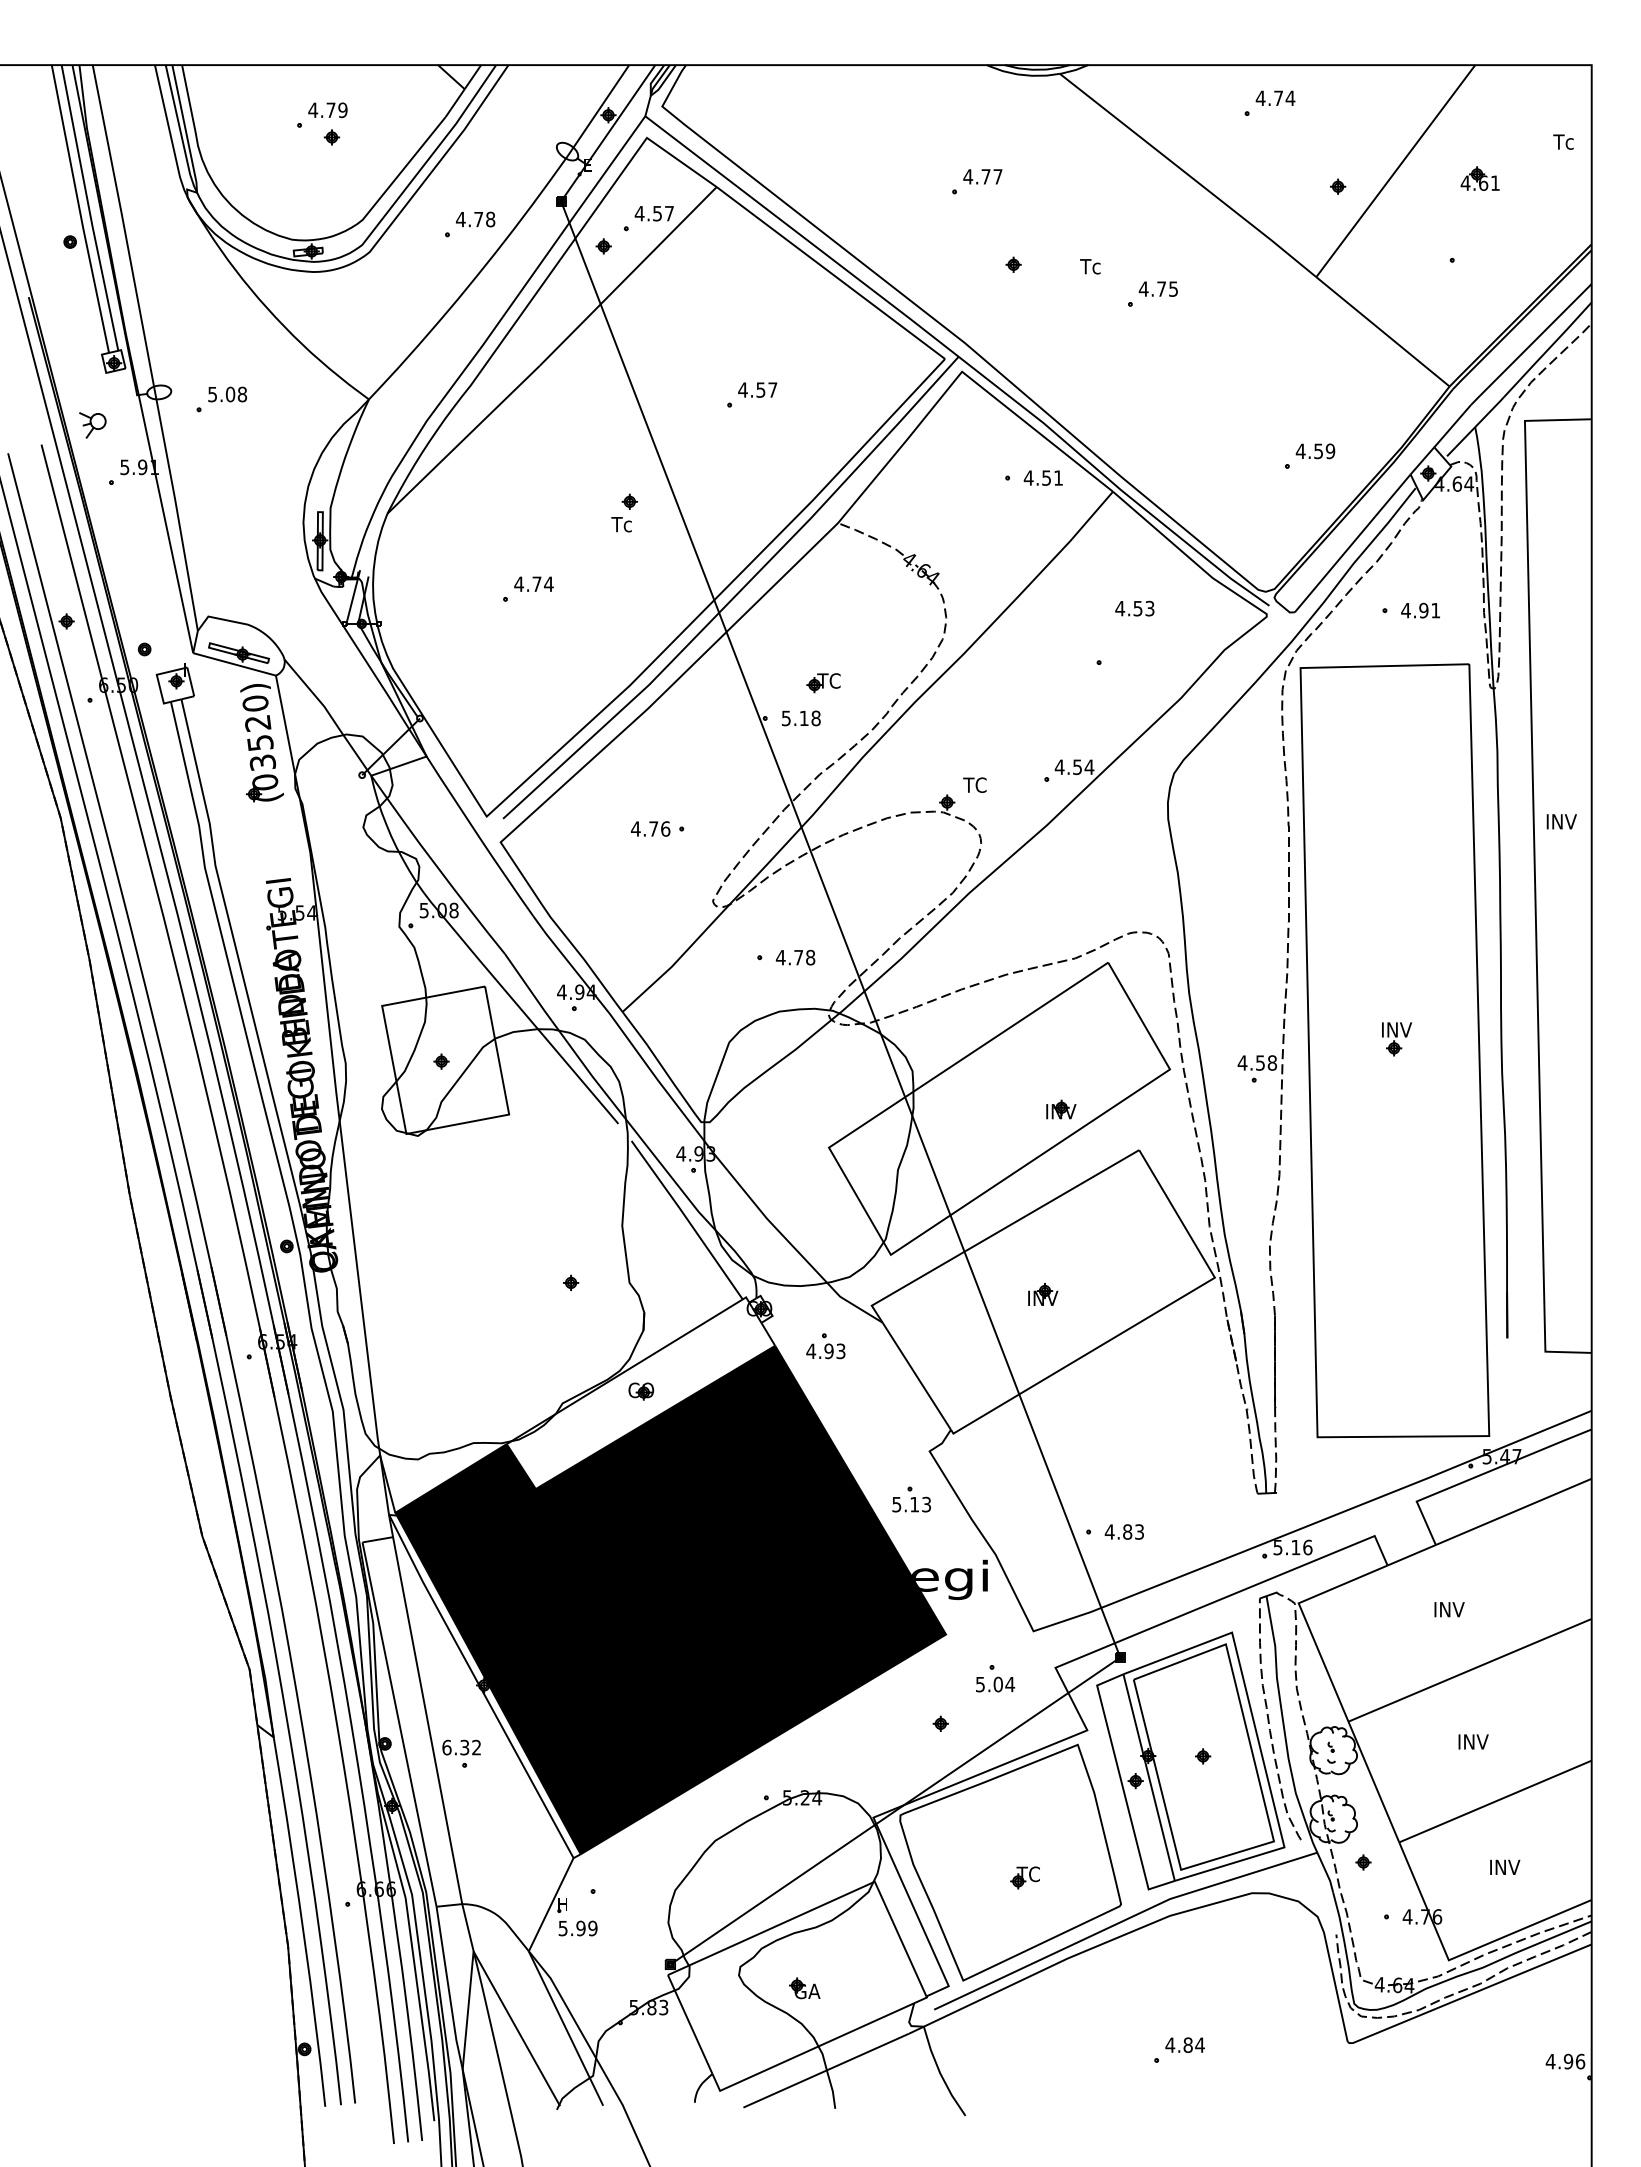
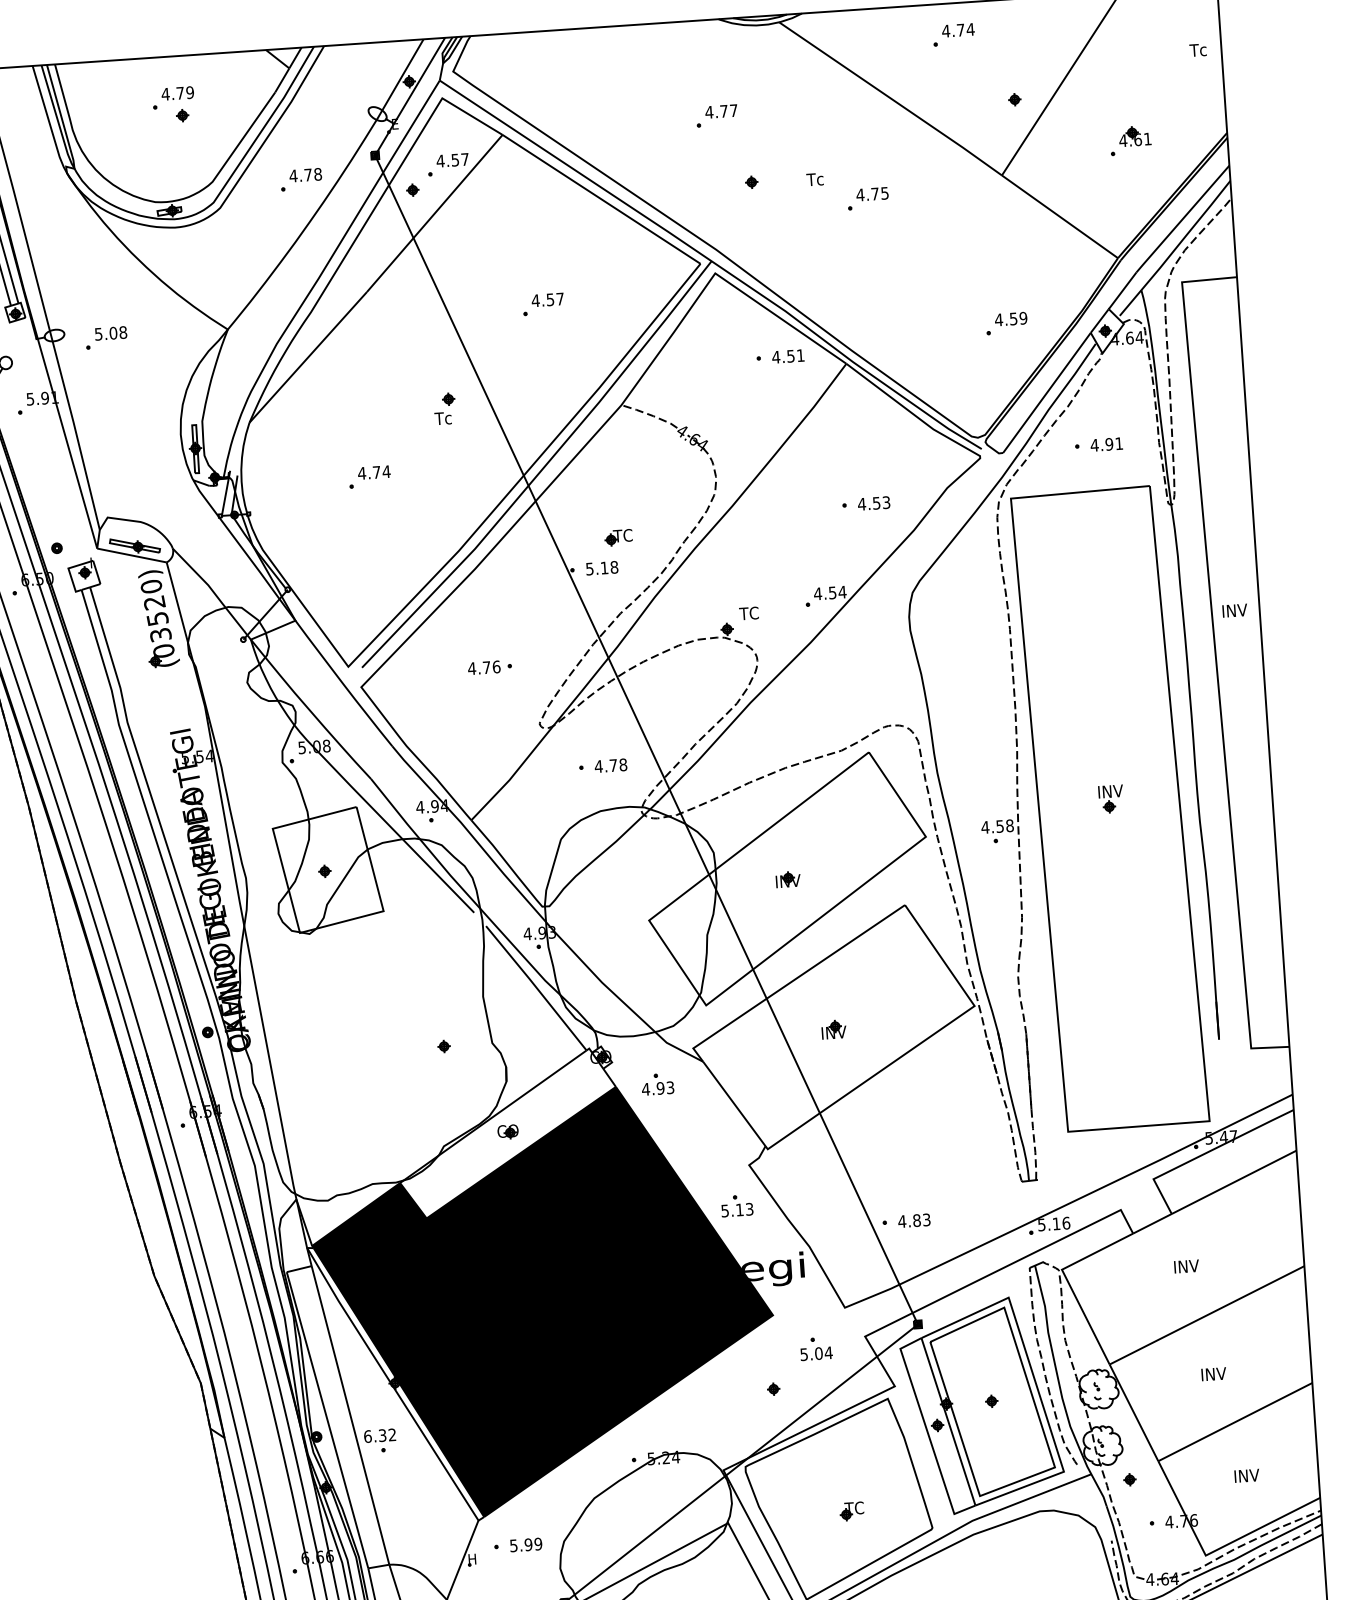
part: (1479, 178) -> (1134, 136), moved
text: (1134, 608) -> (873, 503), moved
part: (1061, 1109) -> (788, 879), moved
text: (577, 1928) -> (525, 1544), moved

